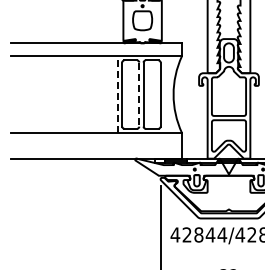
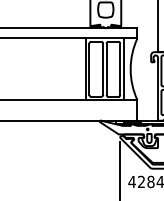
line: (117, 94) -> (85, 69), dashed -> solid
line: (164, 94) -> (123, 69), added
line: (139, 95) -> (103, 70), dashed -> solid

